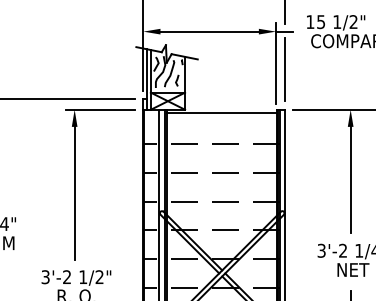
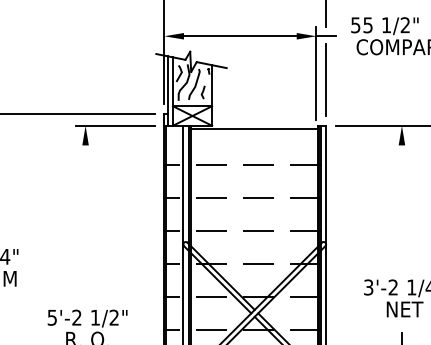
text: (310, 22) -> (355, 25), 15 -> 55
line: (350, 179) -> (401, 205), removed
line: (74, 192) -> (85, 220), removed
text: (45, 276) -> (52, 316), 3'-2 -> 5'-2

